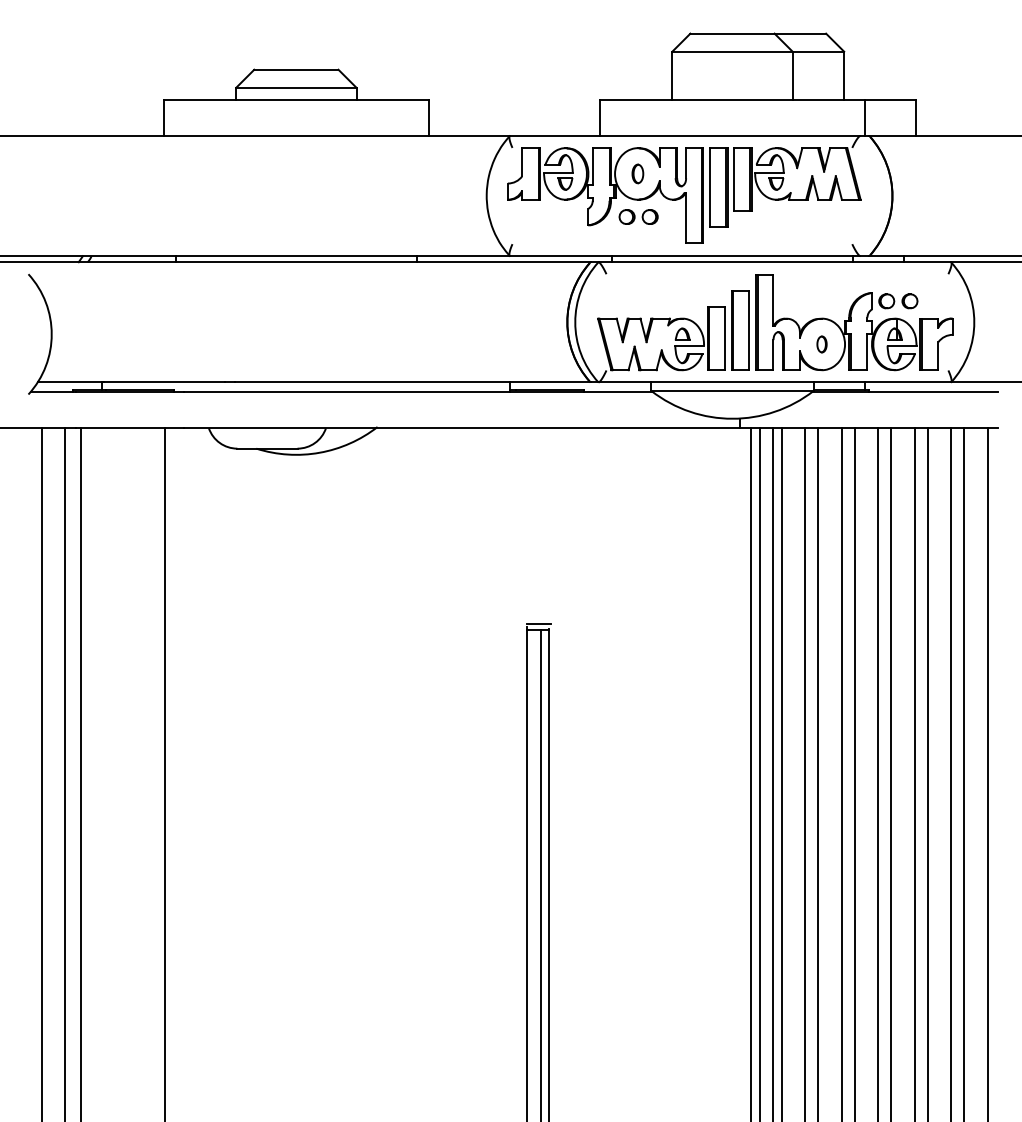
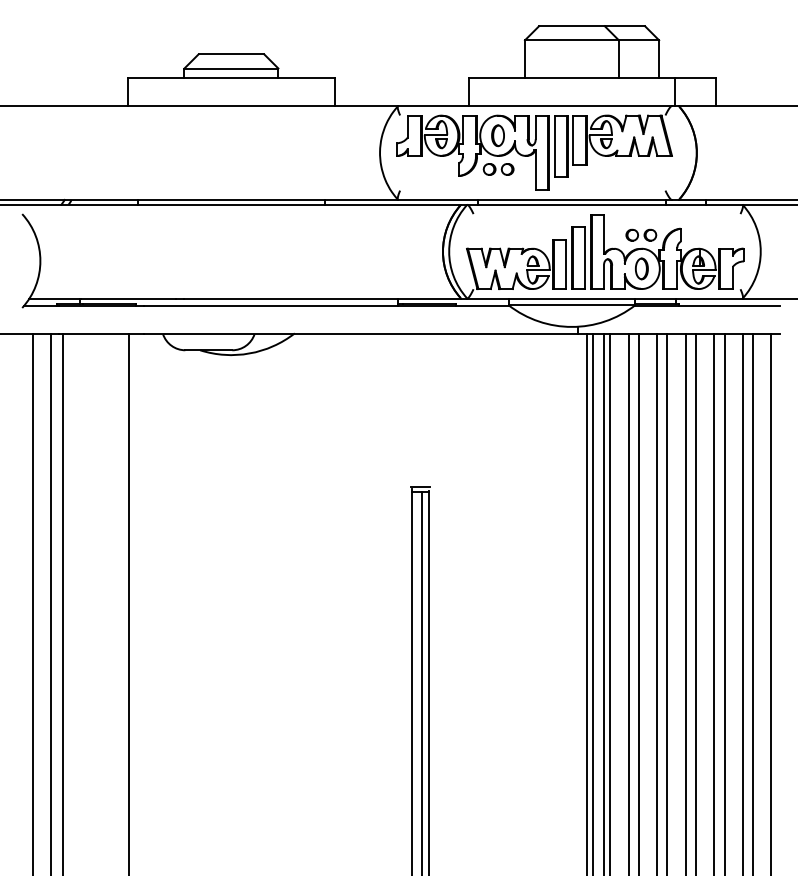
part: (637, 173) -> (497, 135), size x1.43
part: (898, 301) -> (641, 235), moved
part: (821, 344) -> (641, 268), size x1.67

